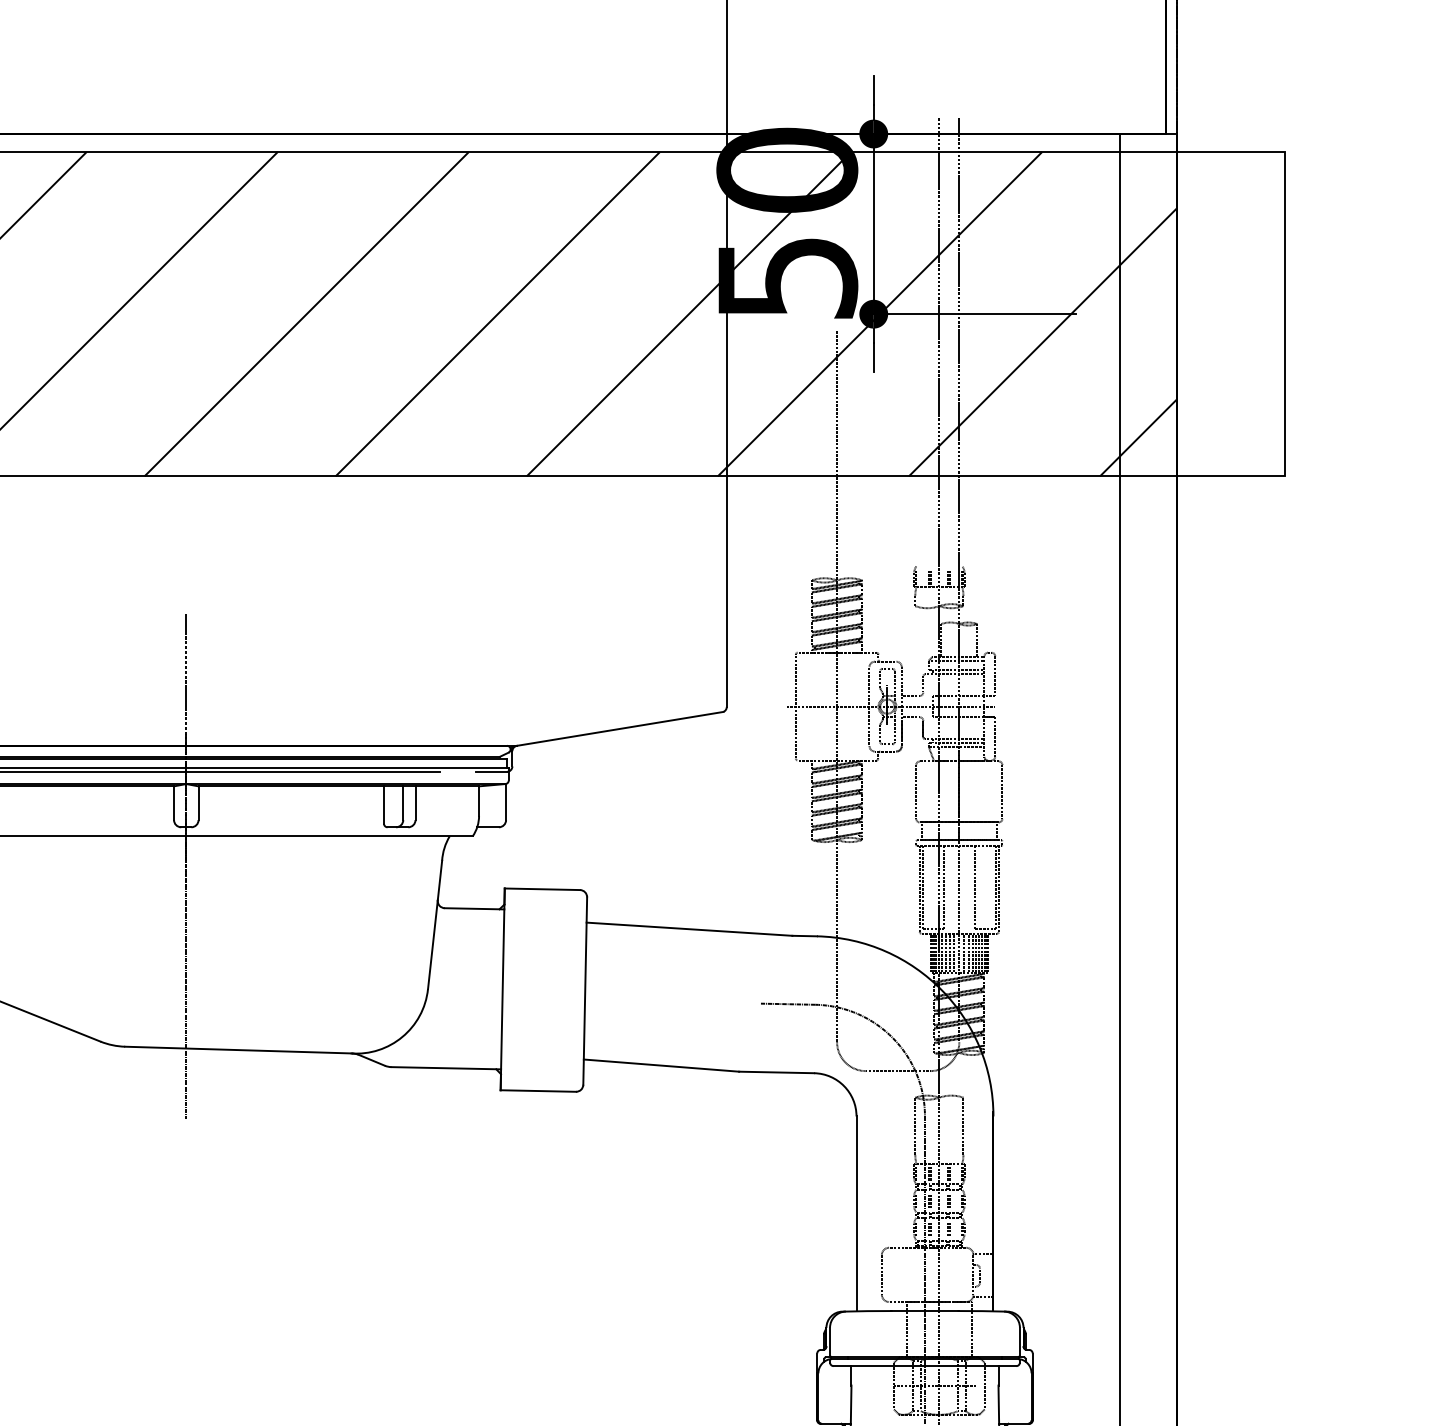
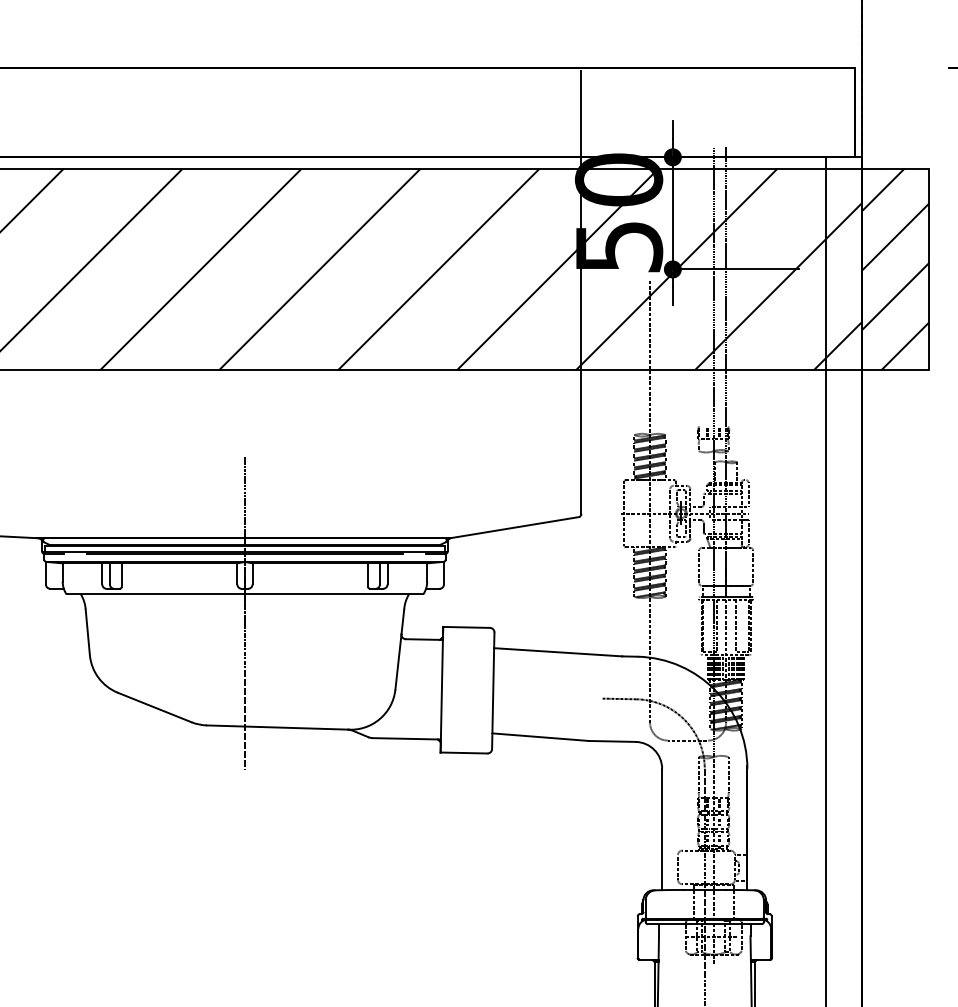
hatch: (1231, 314) -> (895, 269), added

